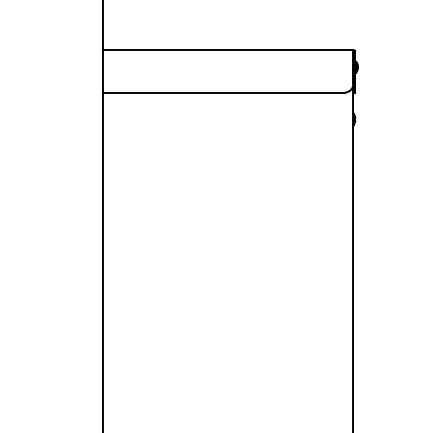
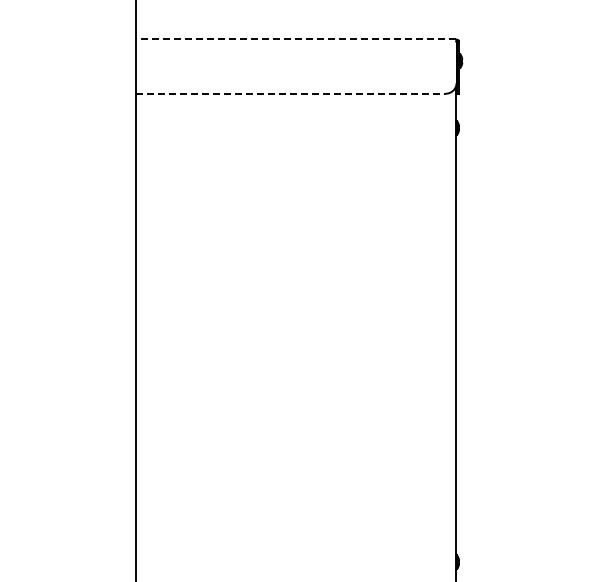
line: (227, 50) -> (295, 39), solid -> dashed
line: (224, 92) -> (291, 93), solid -> dashed

